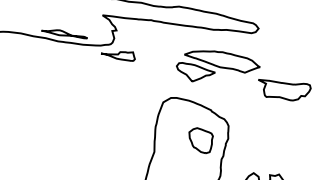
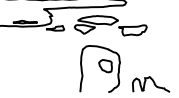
part: (243, 73) -> (110, 25), moved

